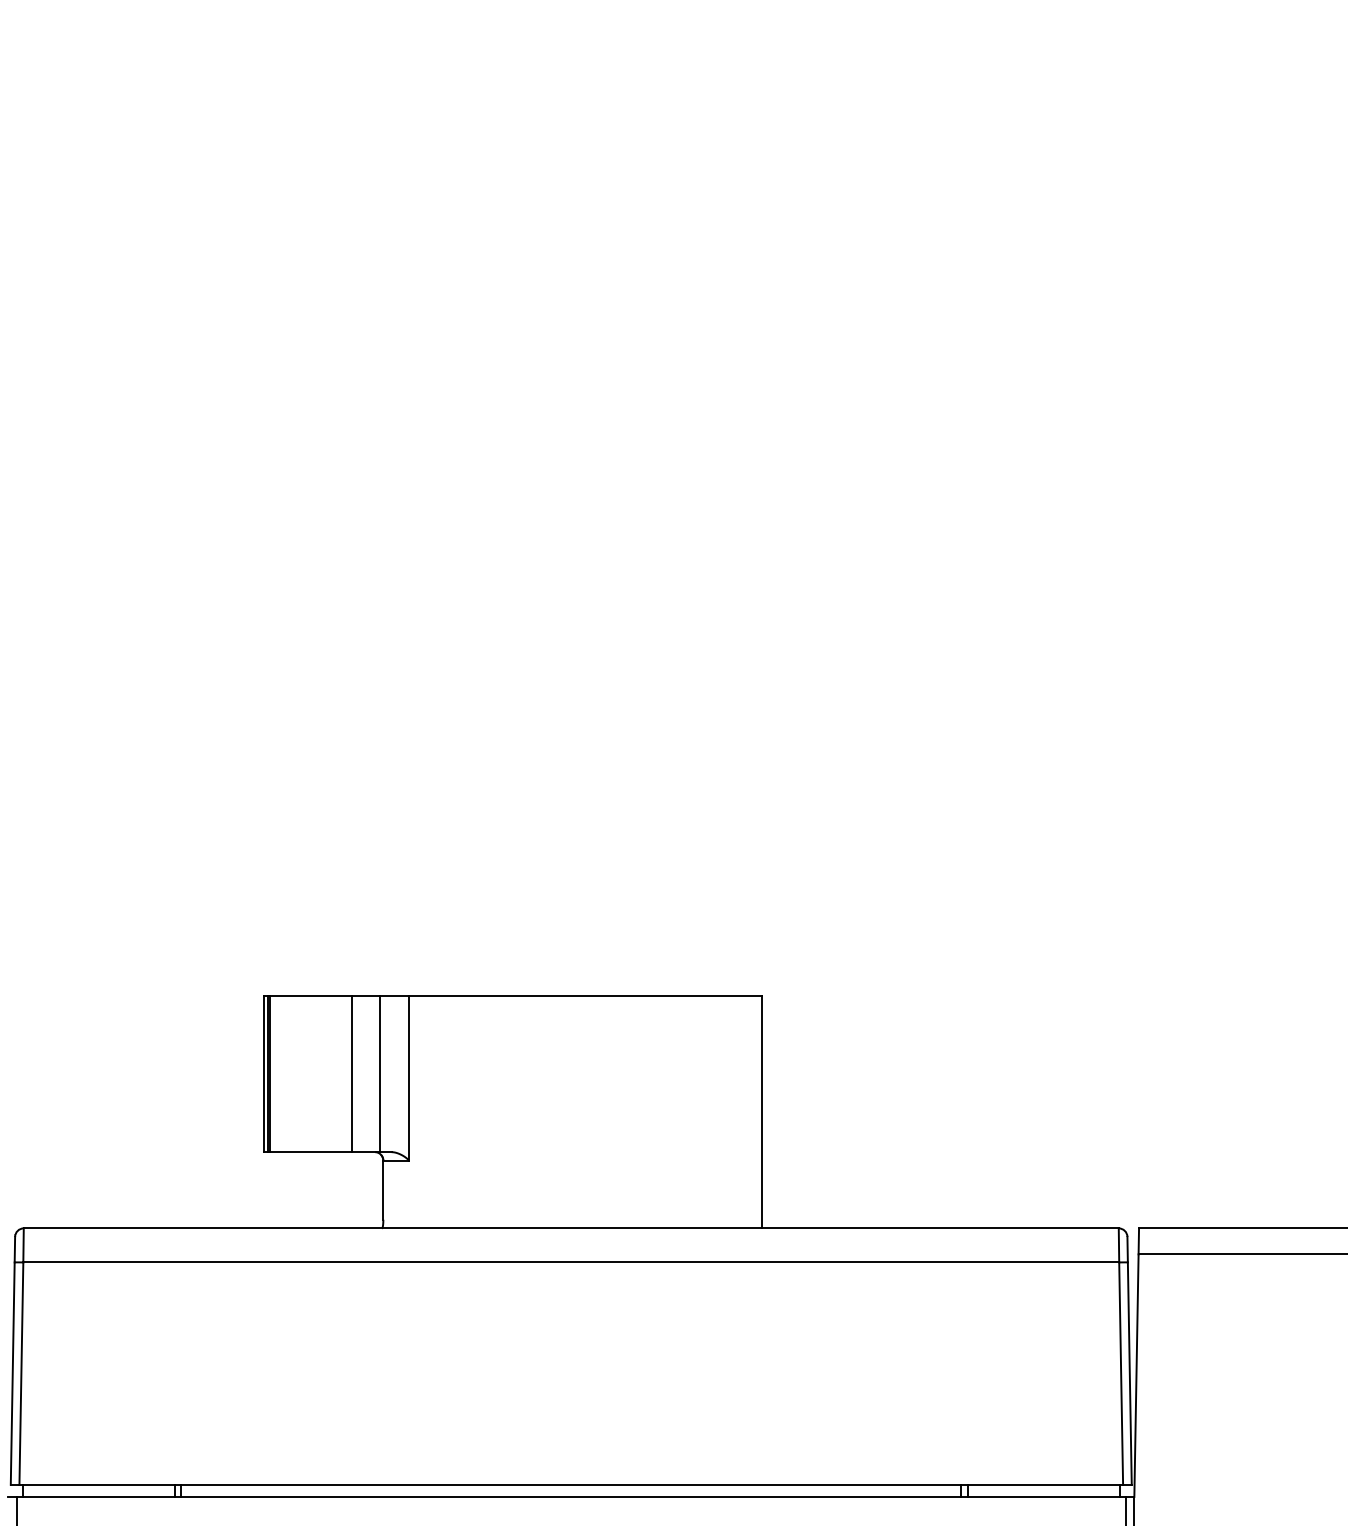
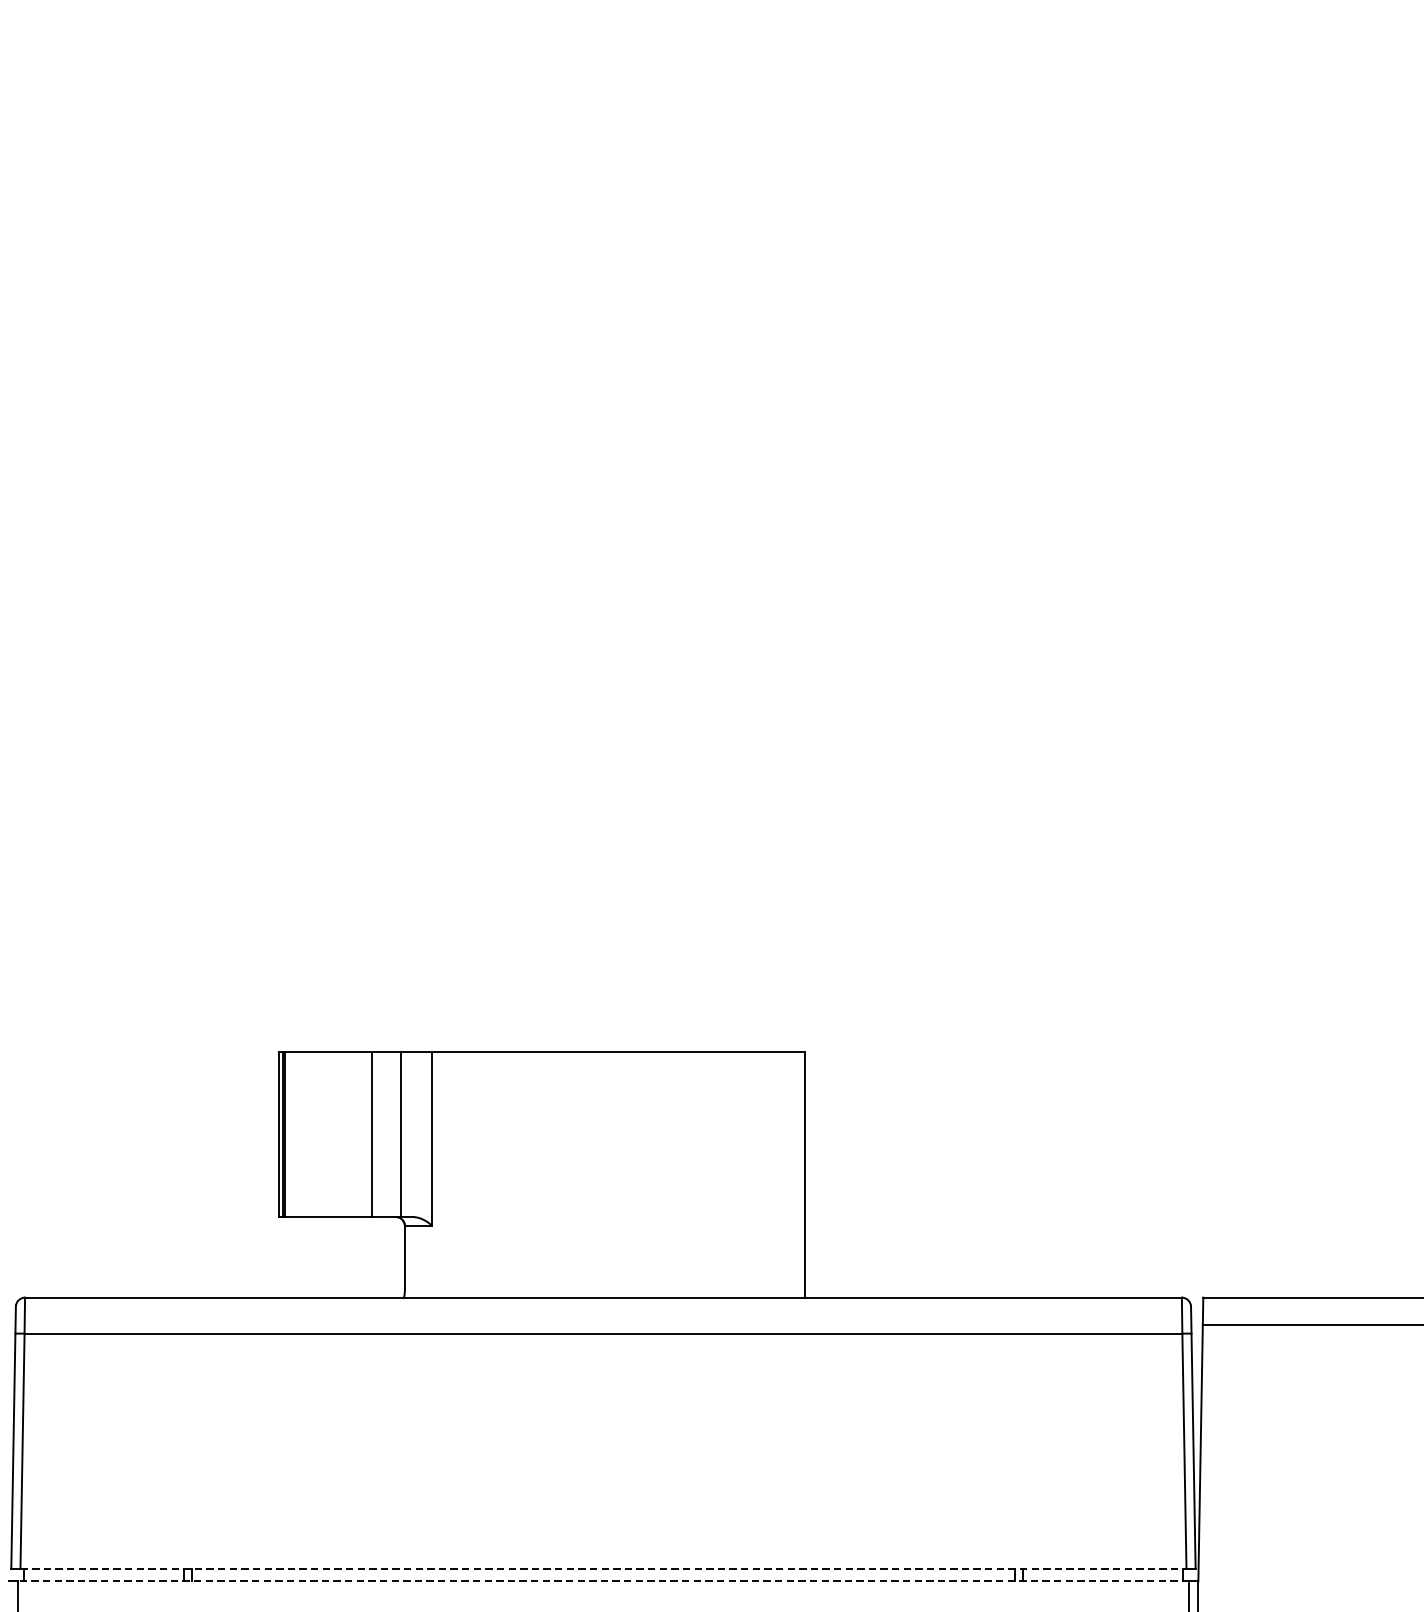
line: (571, 1484) -> (603, 1568), solid -> dashed
line: (570, 1496) -> (602, 1580), solid -> dashed

